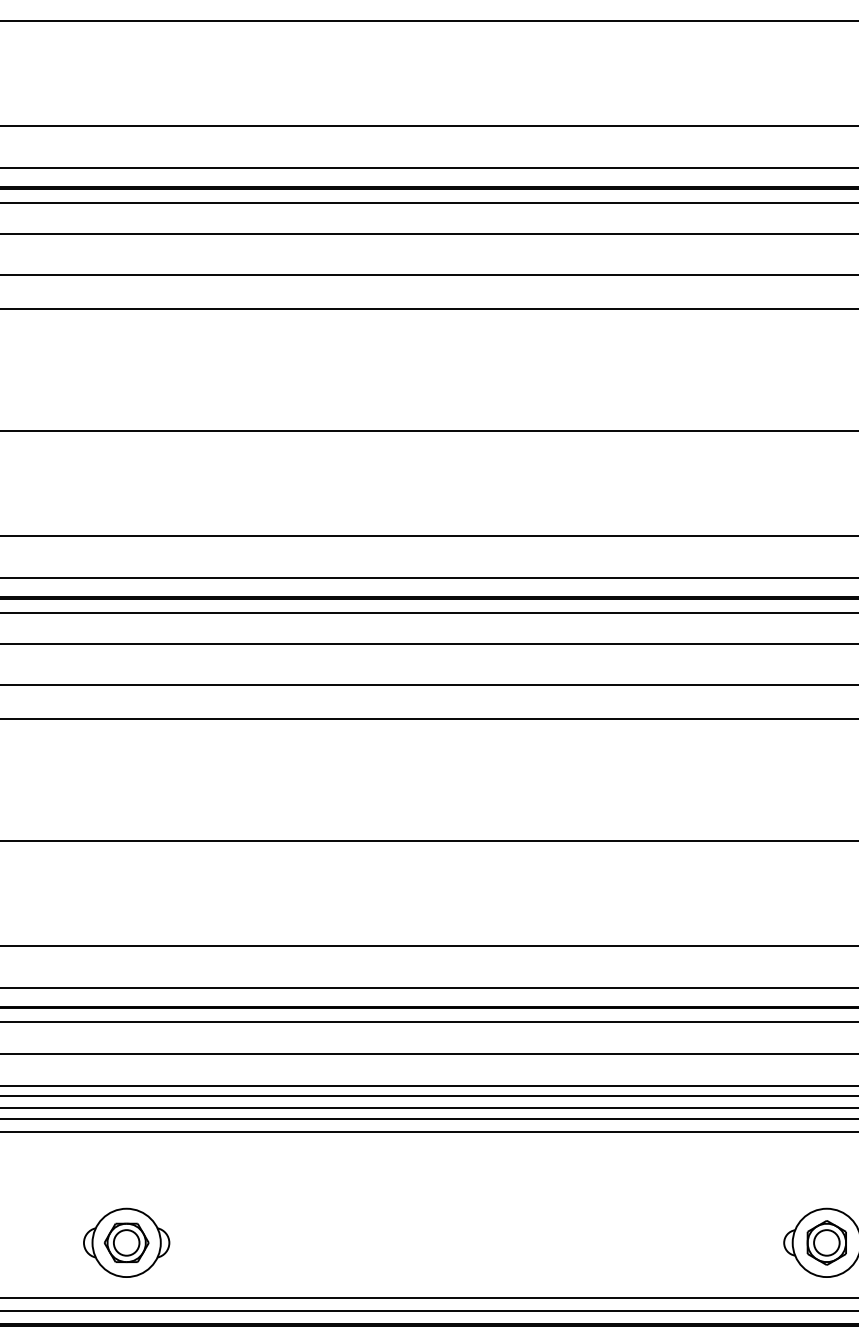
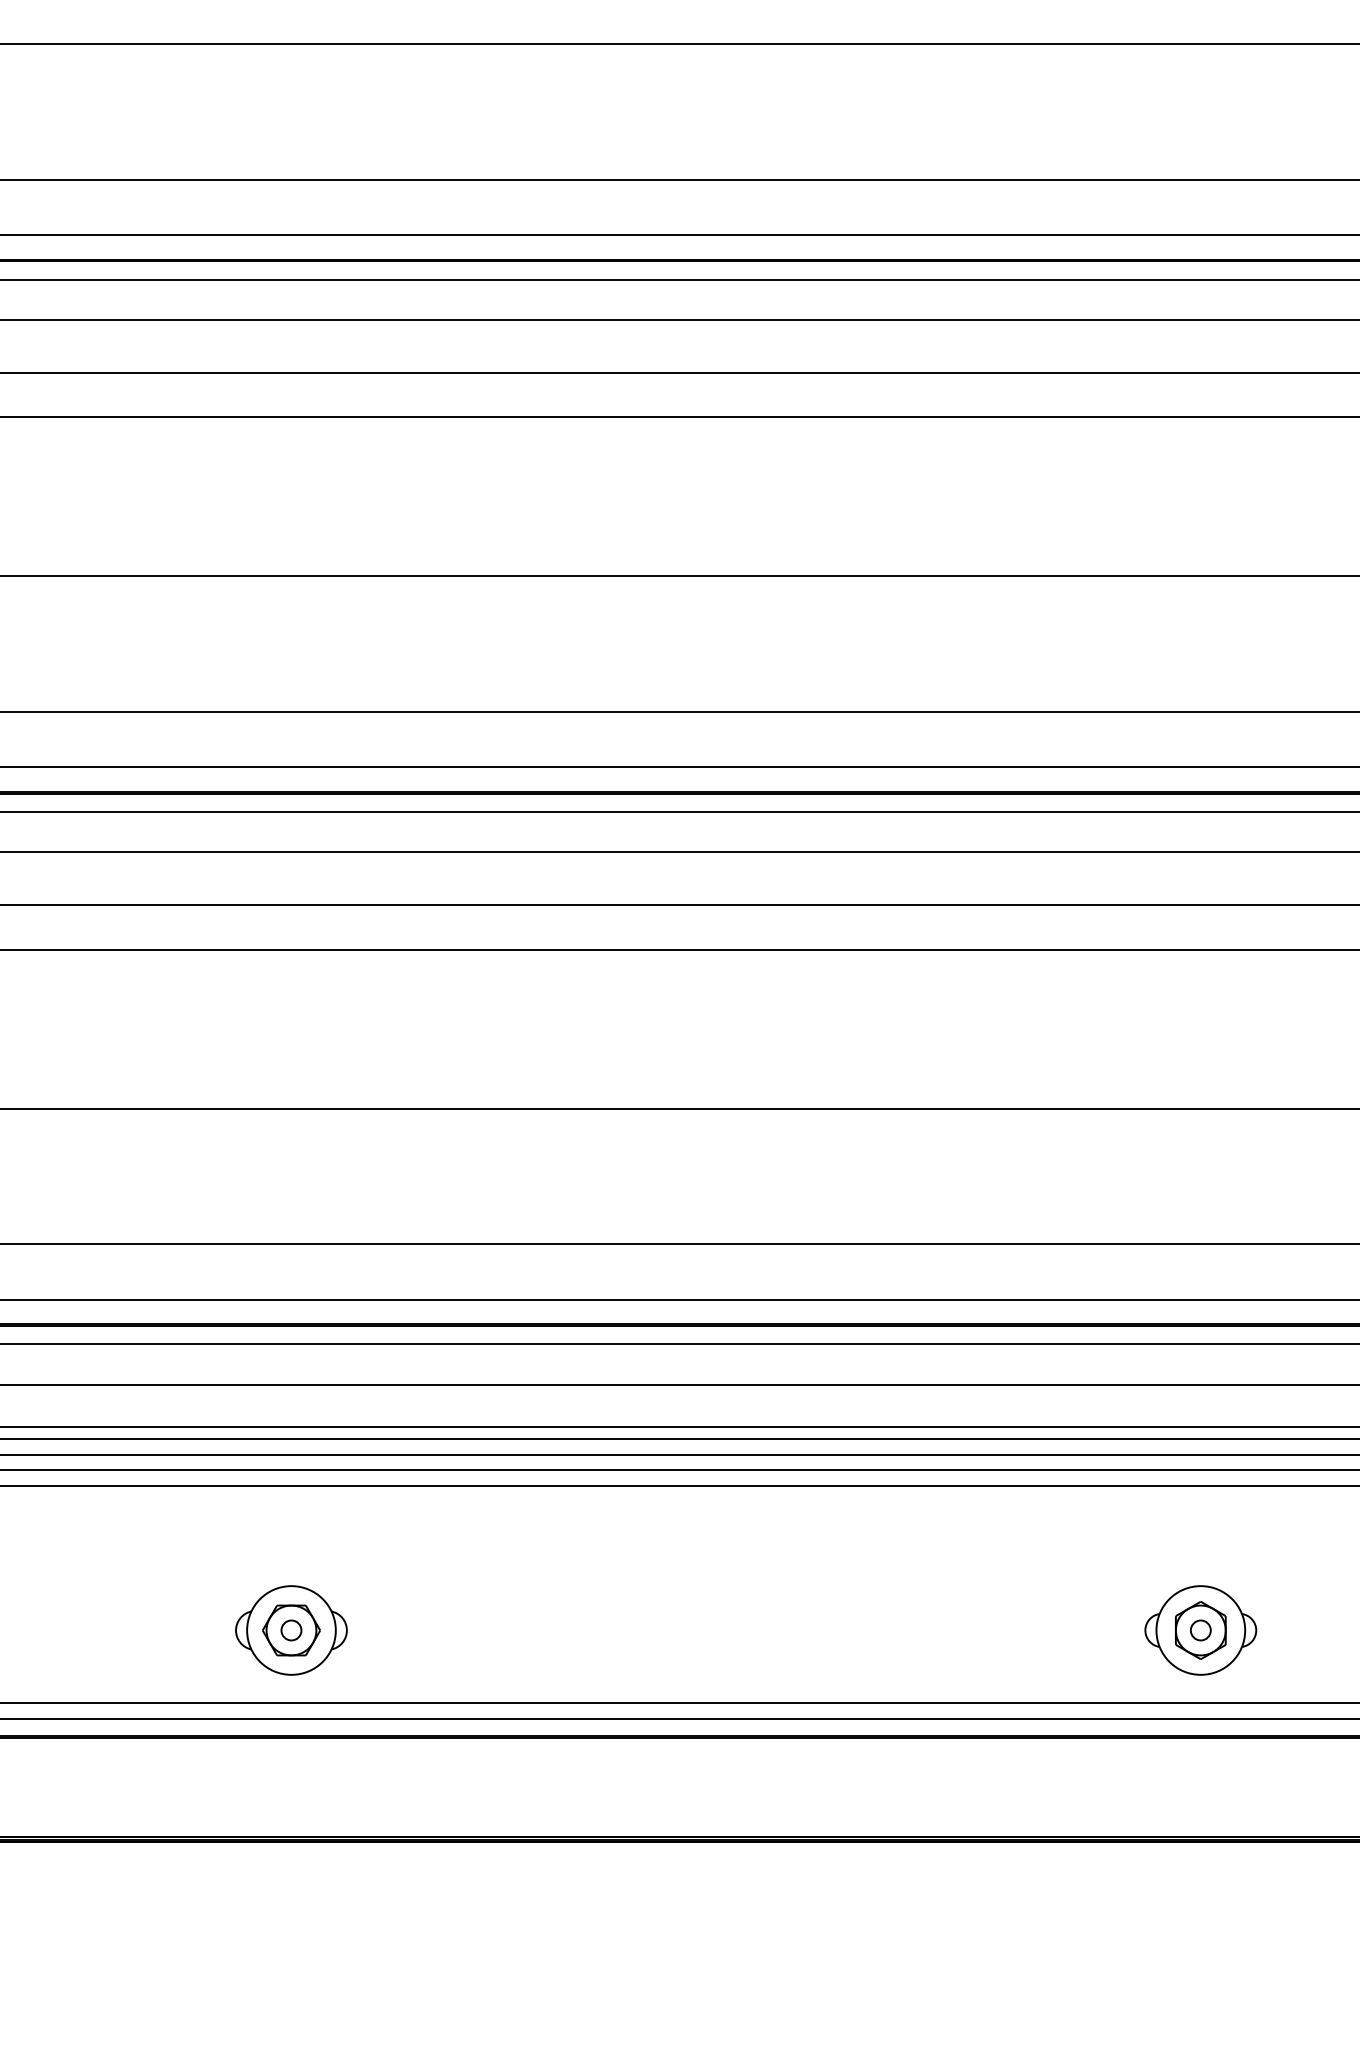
circle: (126, 1242) -> (291, 1630), size x0.6
circle: (826, 1242) -> (1200, 1630), size x0.6

